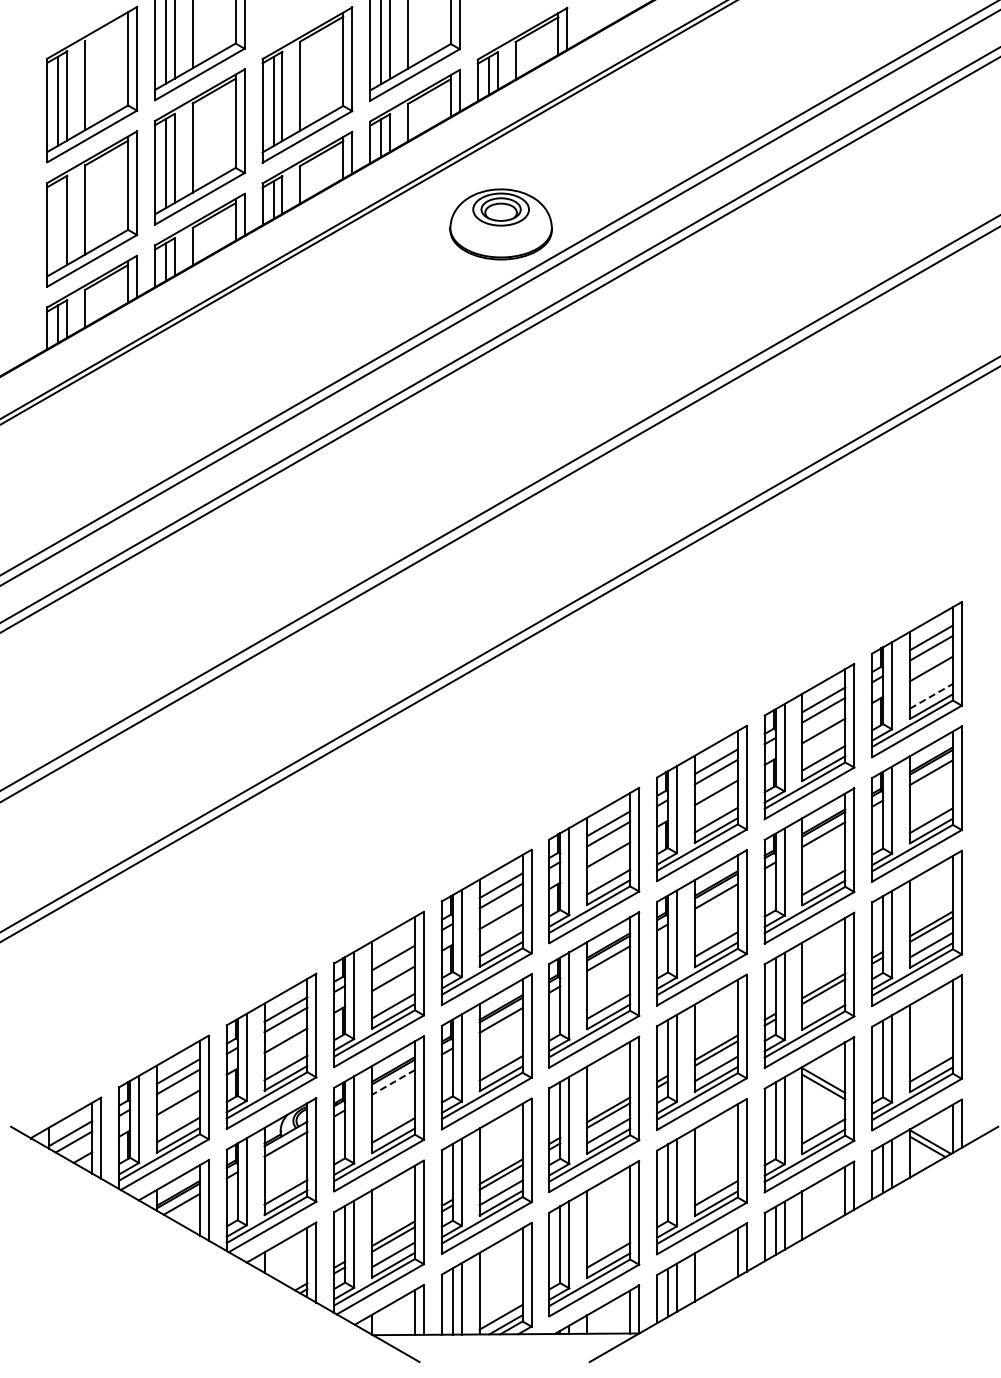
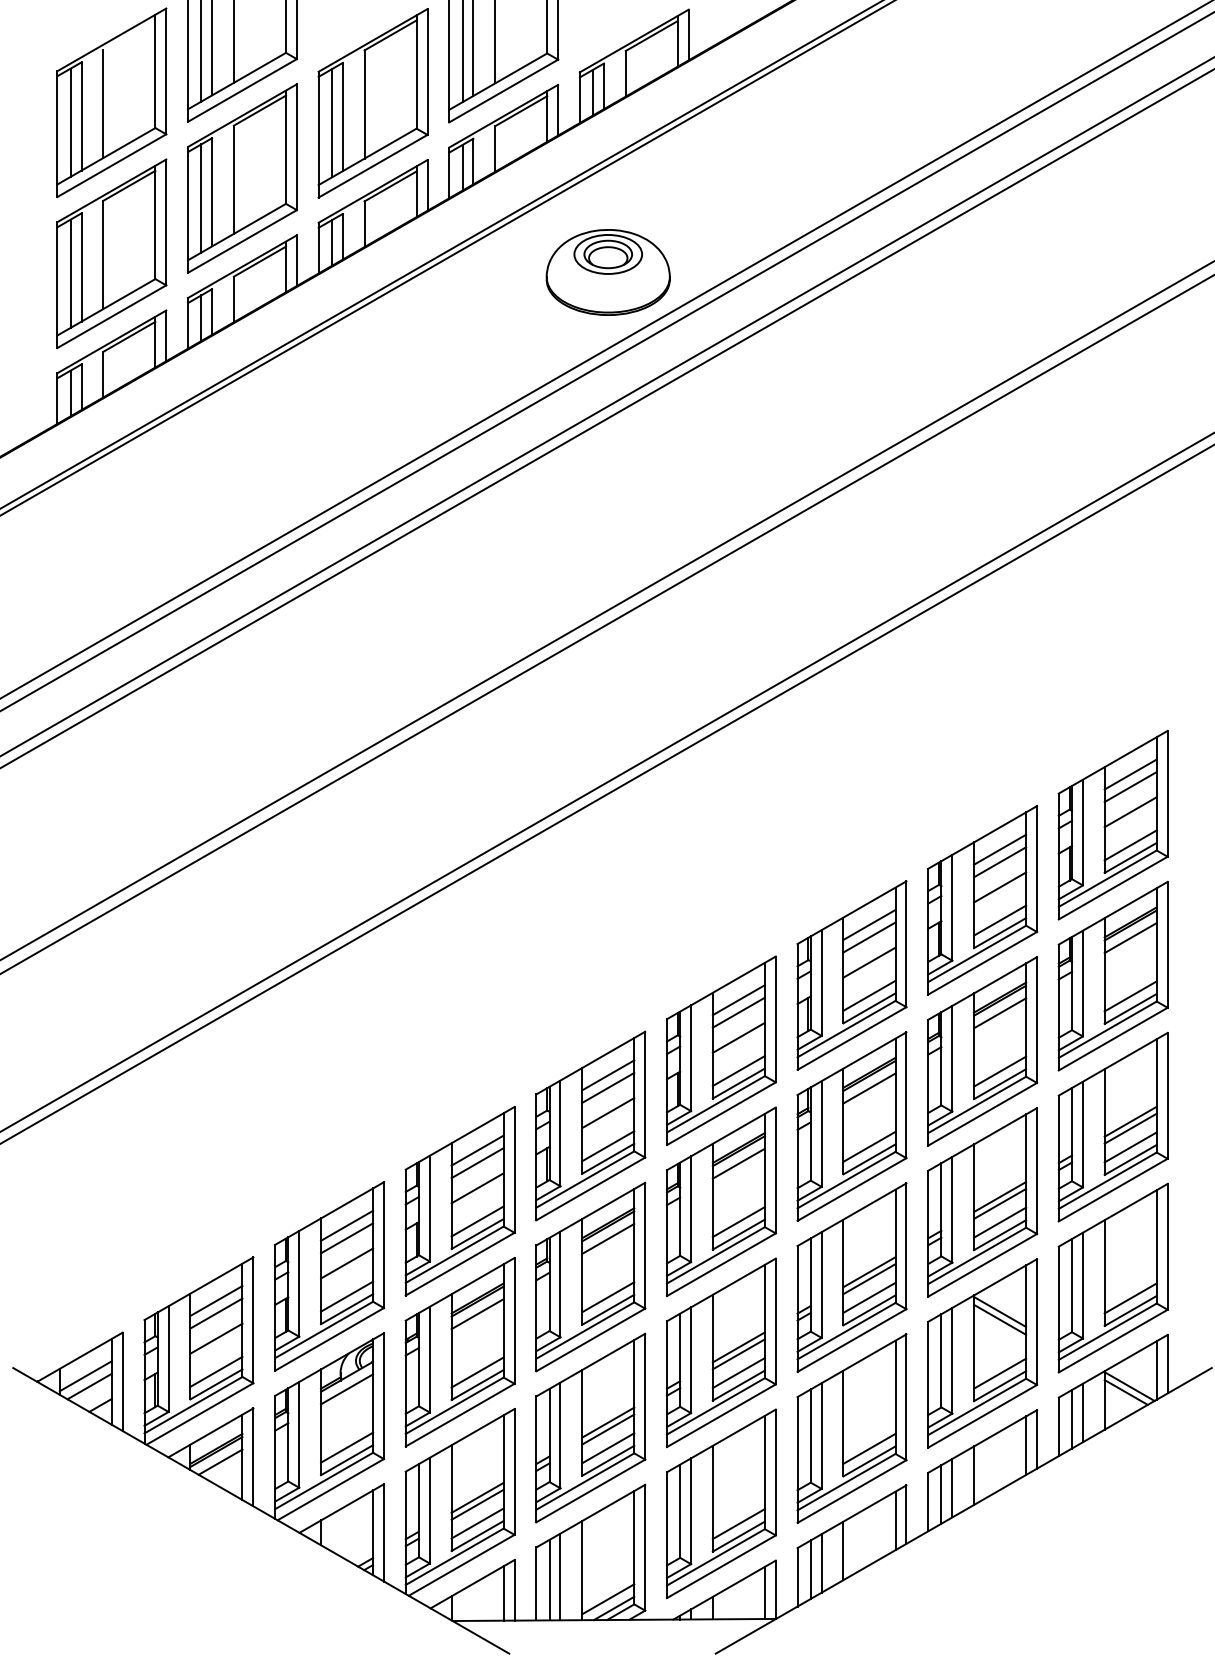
line: (58, 225) -> (70, 273), added
line: (931, 696) -> (1130, 845), dashed -> solid
line: (393, 947) -> (477, 1150), added
line: (823, 1006) -> (999, 1221), added
line: (393, 1082) -> (477, 1314), dashed -> solid

